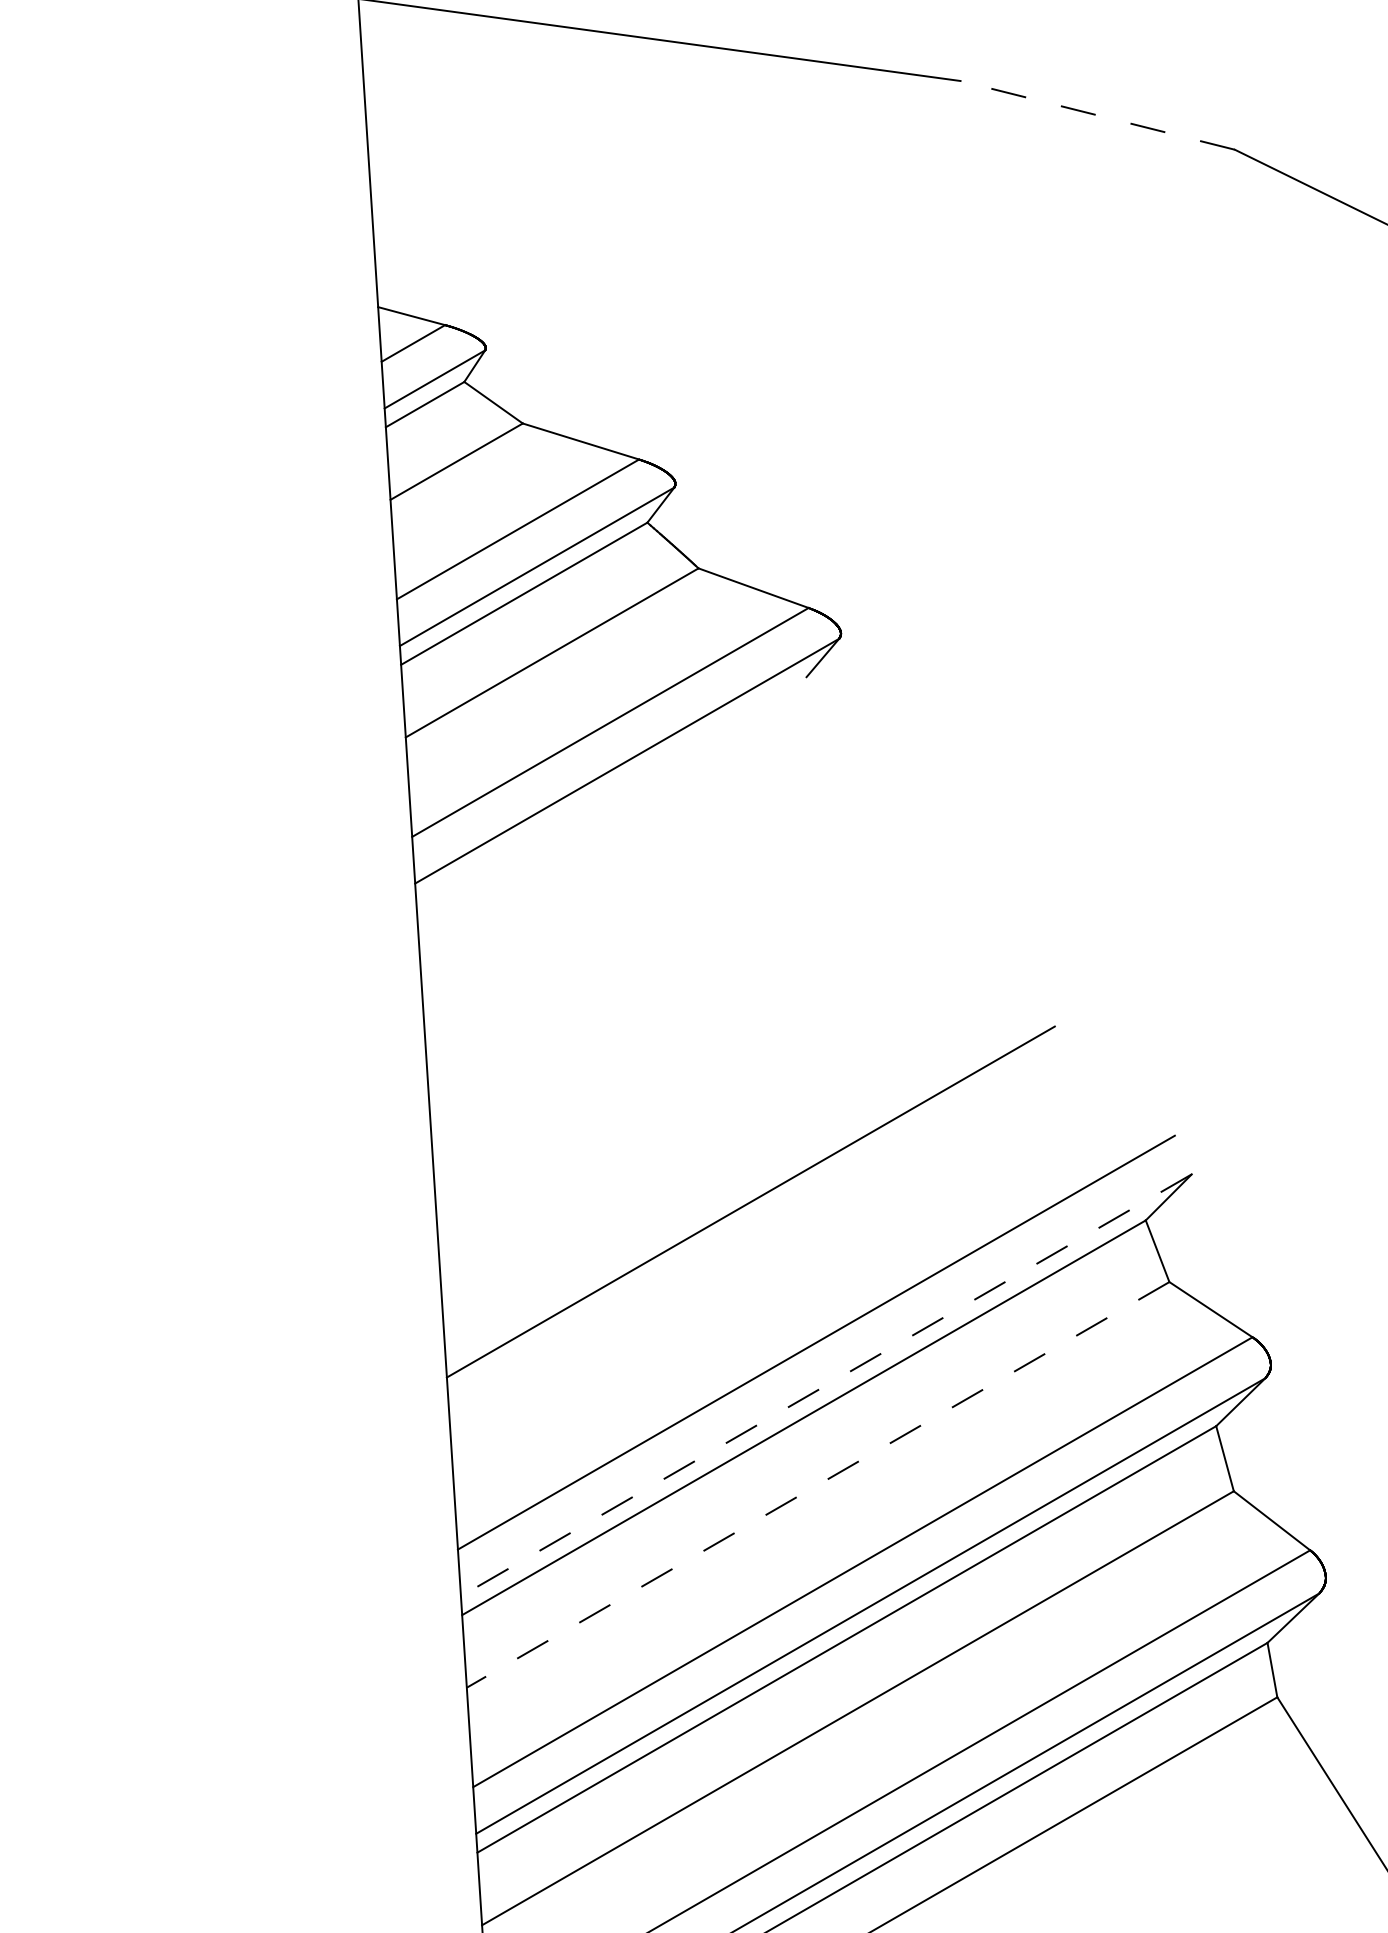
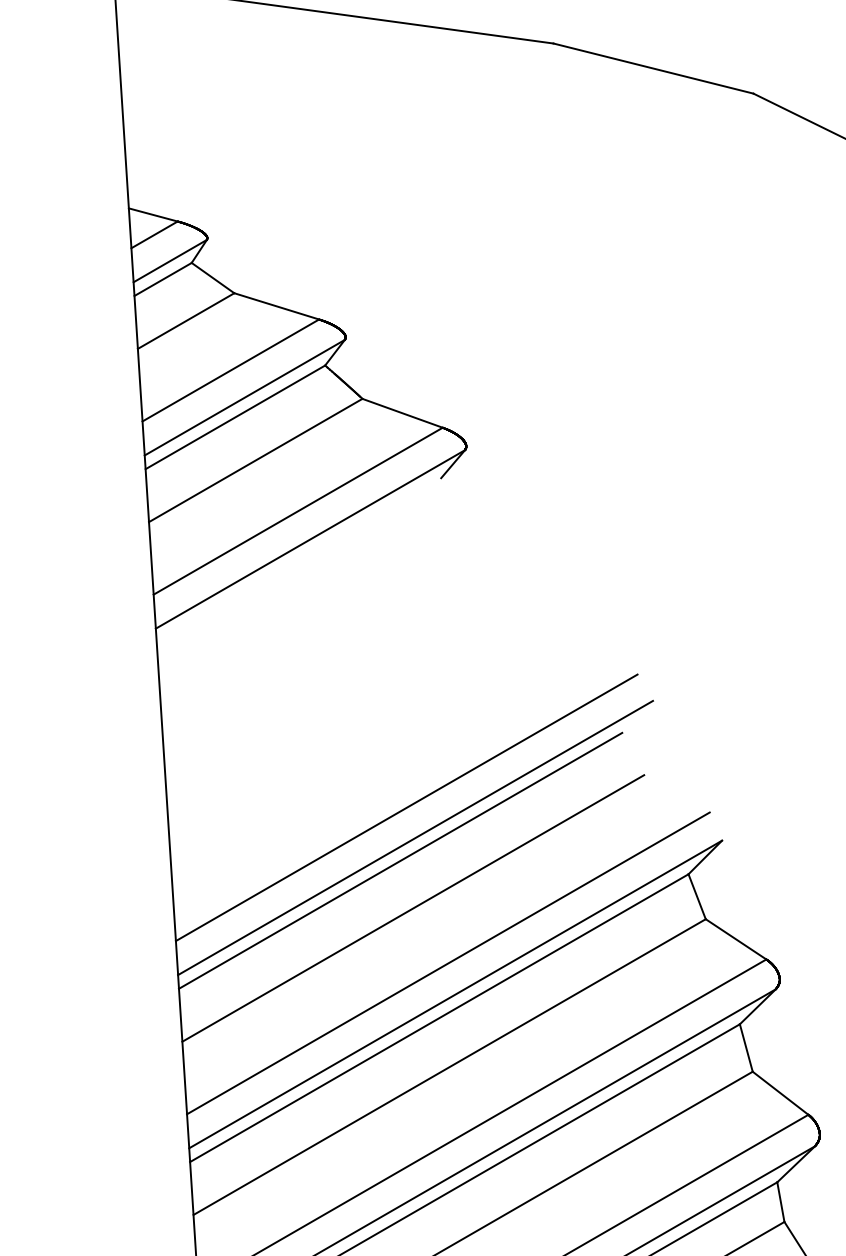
line: (1097, 115) -> (653, 68), dashed -> solid
line: (758, 1129) -> (406, 807), added
line: (771, 1170) -> (415, 837), added
line: (767, 1267) -> (412, 908), added
line: (826, 1385) -> (455, 994), dashed -> solid
line: (818, 1484) -> (449, 1066), dashed -> solid

